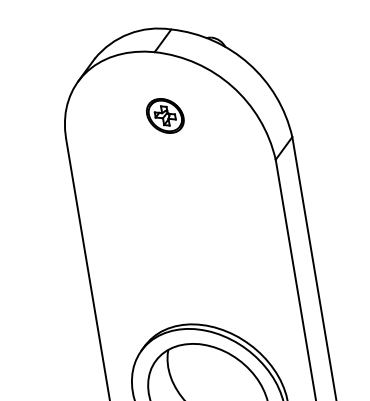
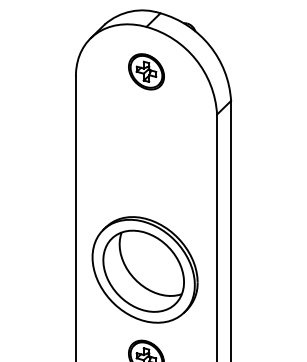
part: (165, 115) -> (146, 71), size x1.43

